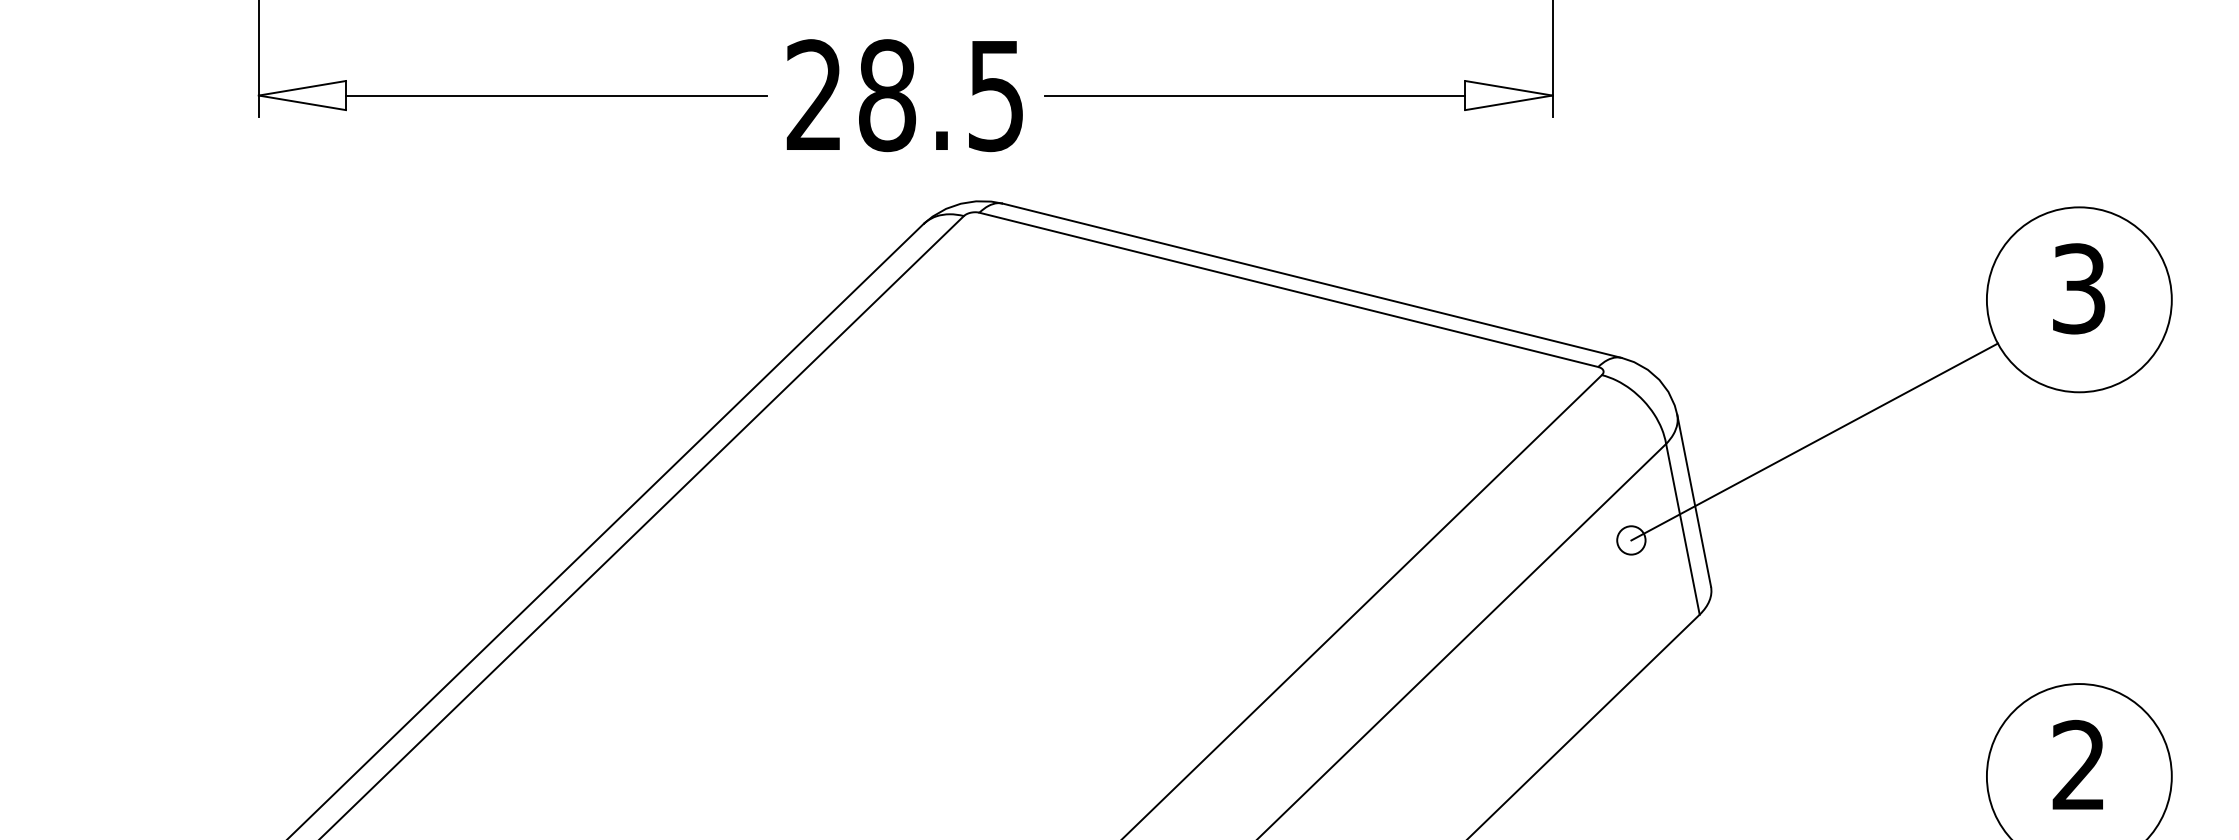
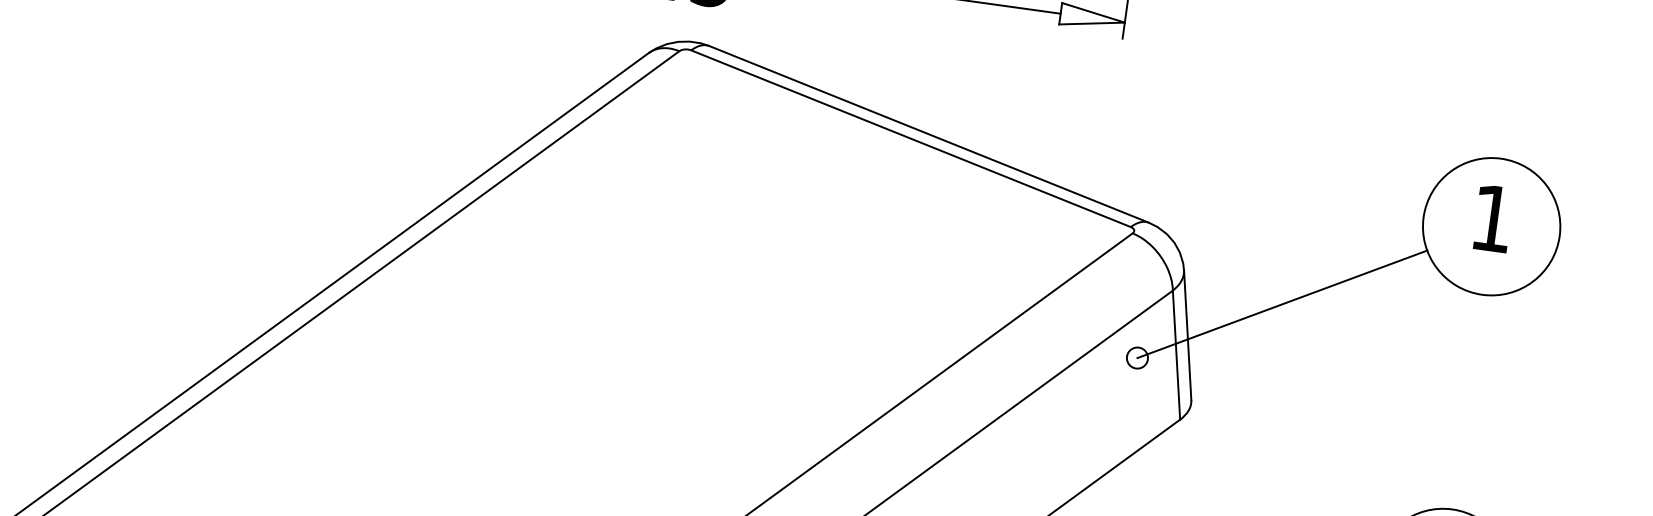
text: (2079, 288) -> (1492, 218), 3 -> 1

